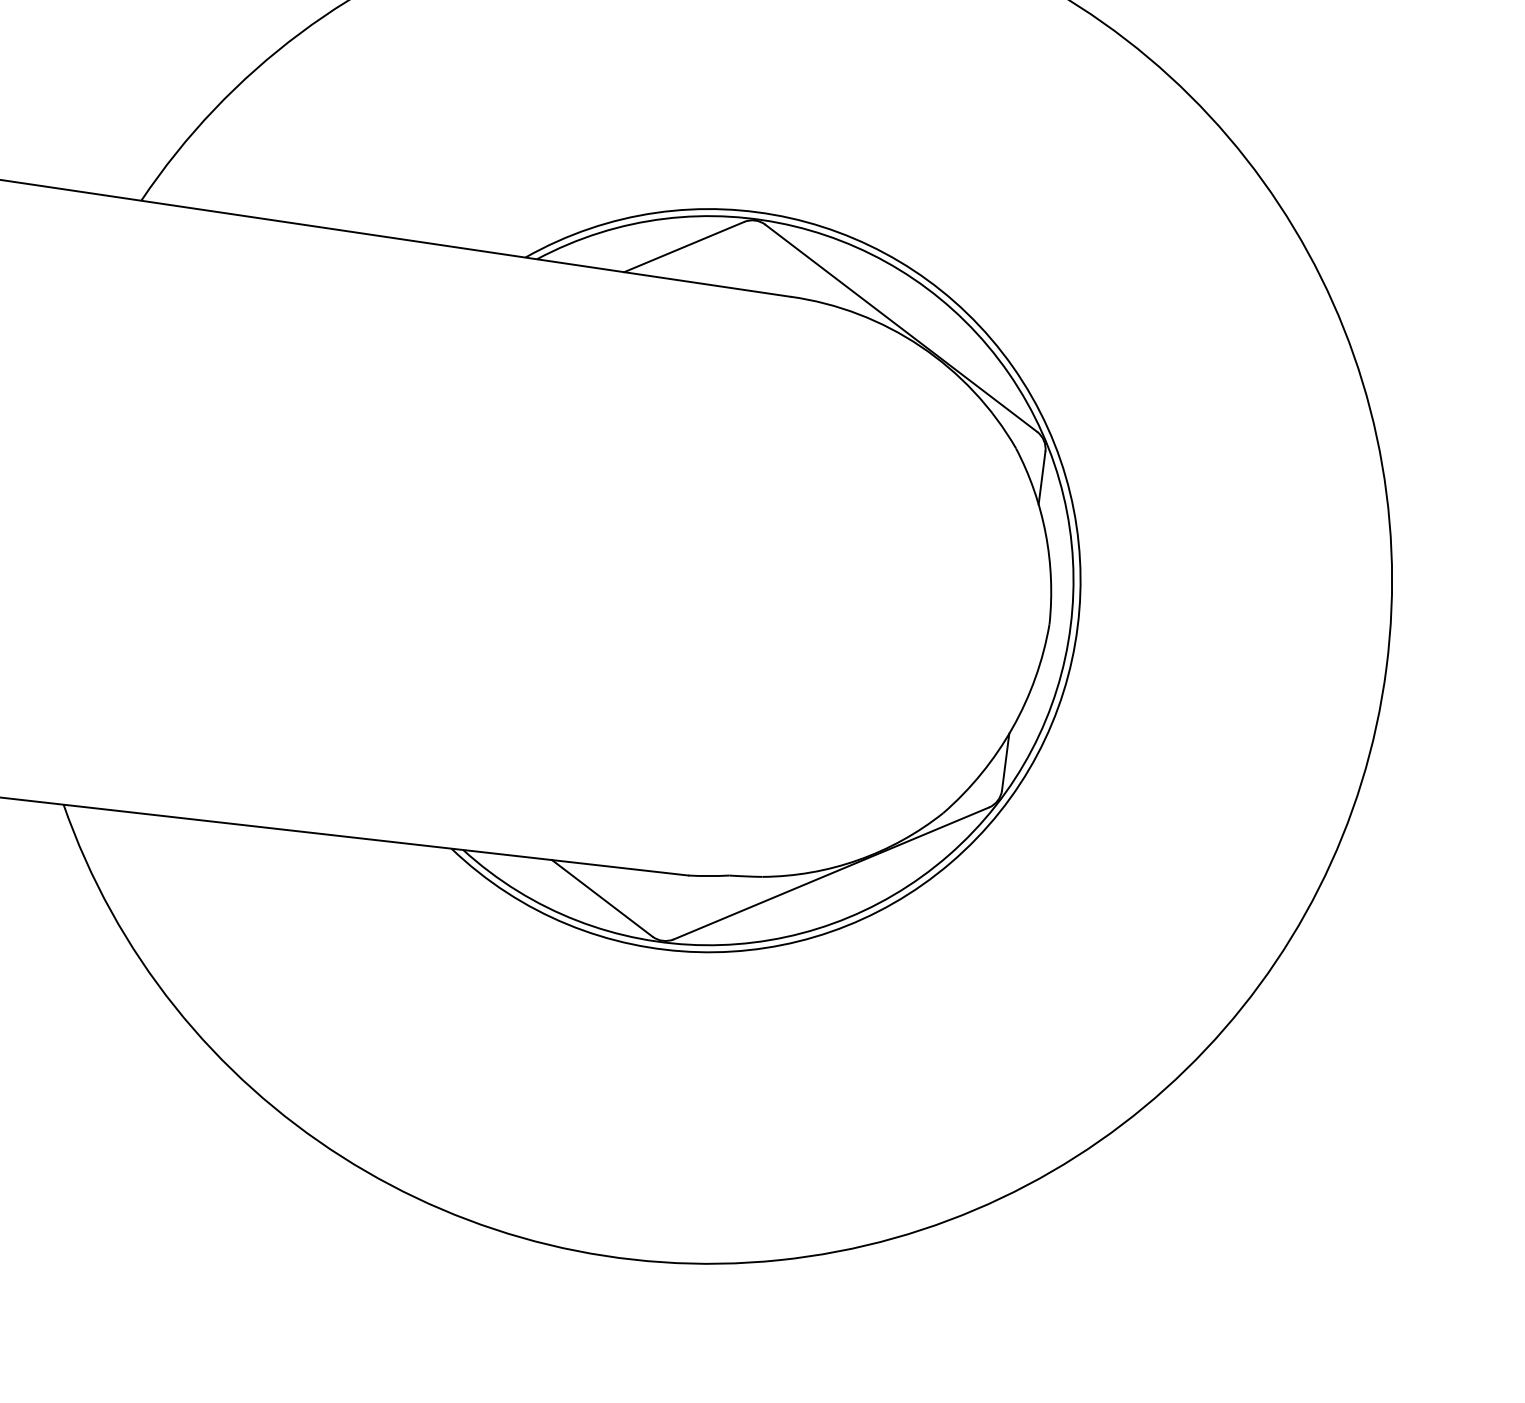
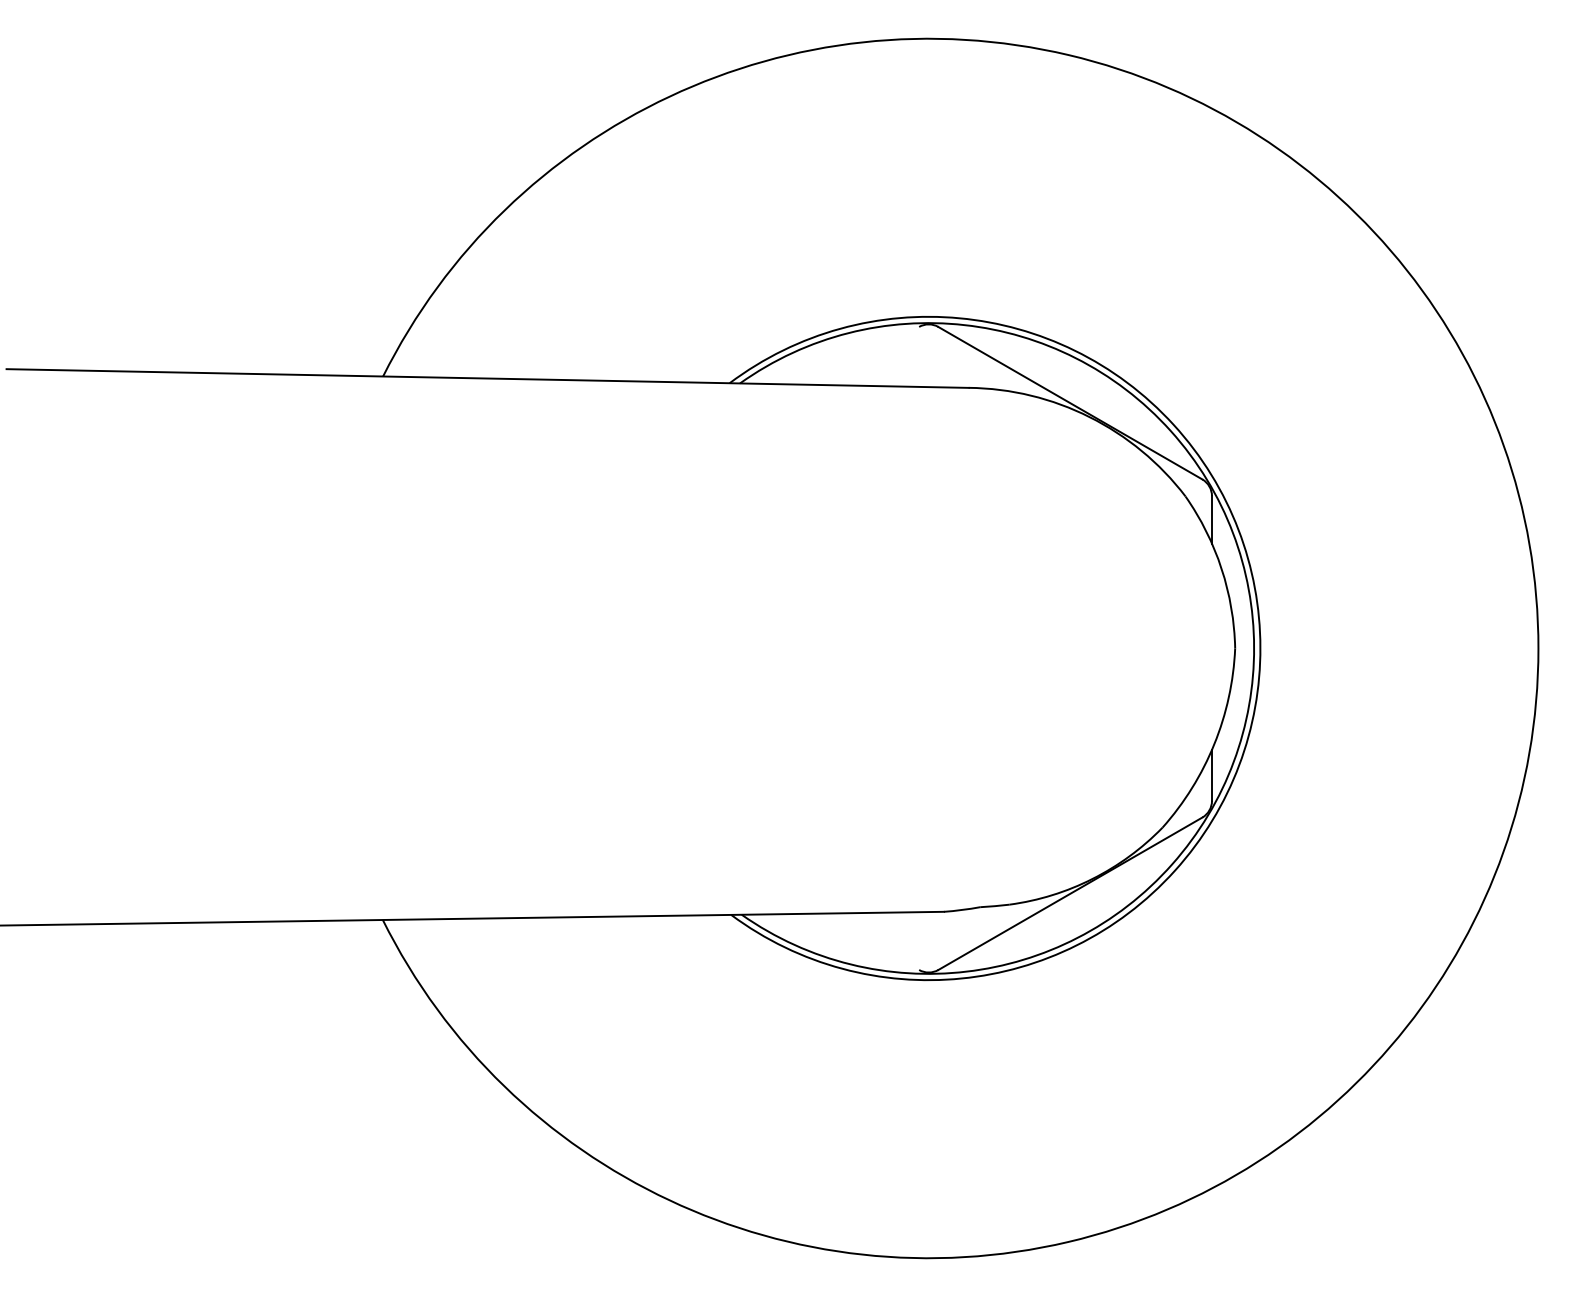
line: (683, 246) -> (868, 355), removed
line: (602, 898) -> (870, 941), removed

